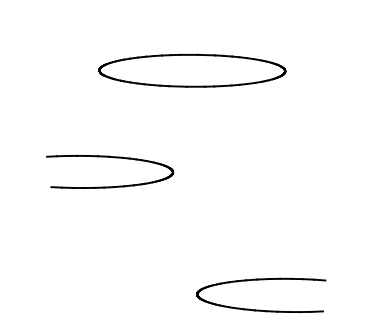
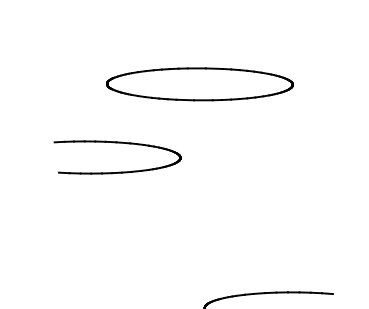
part: (114, 158) -> (122, 144), moved

